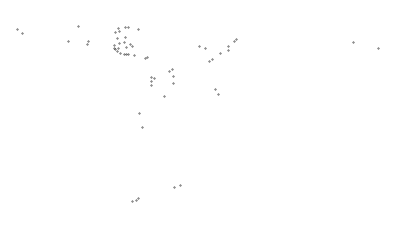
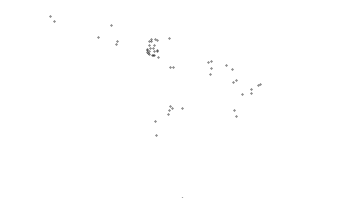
part: (124, 41) -> (153, 47), size x0.6
part: (228, 46) -> (251, 89), moved
part: (171, 76) -> (209, 68), moved
part: (152, 81) -> (170, 110), moved

